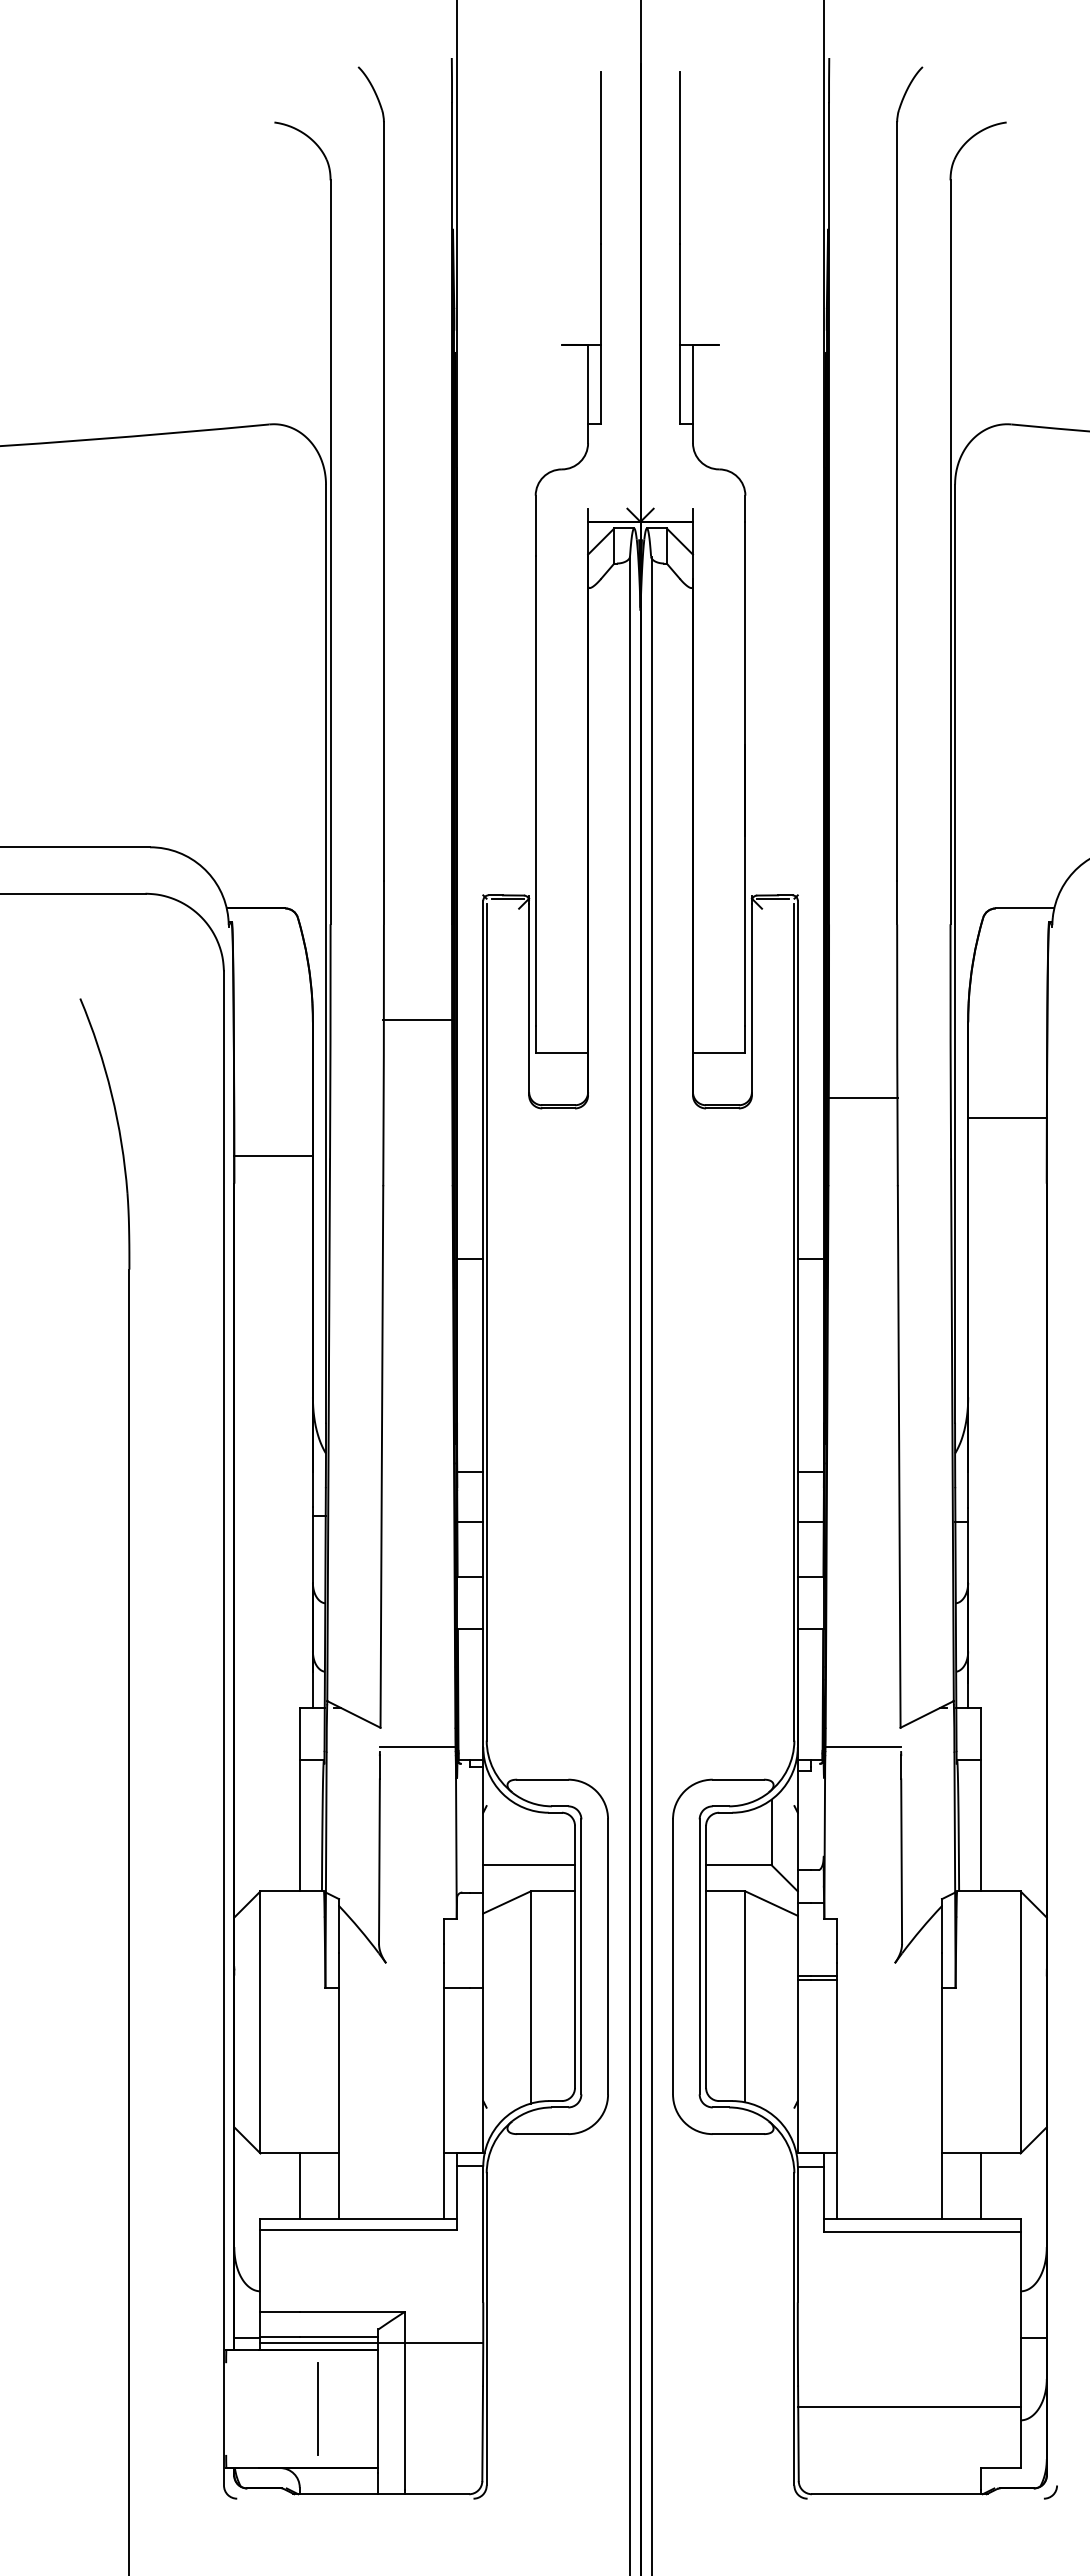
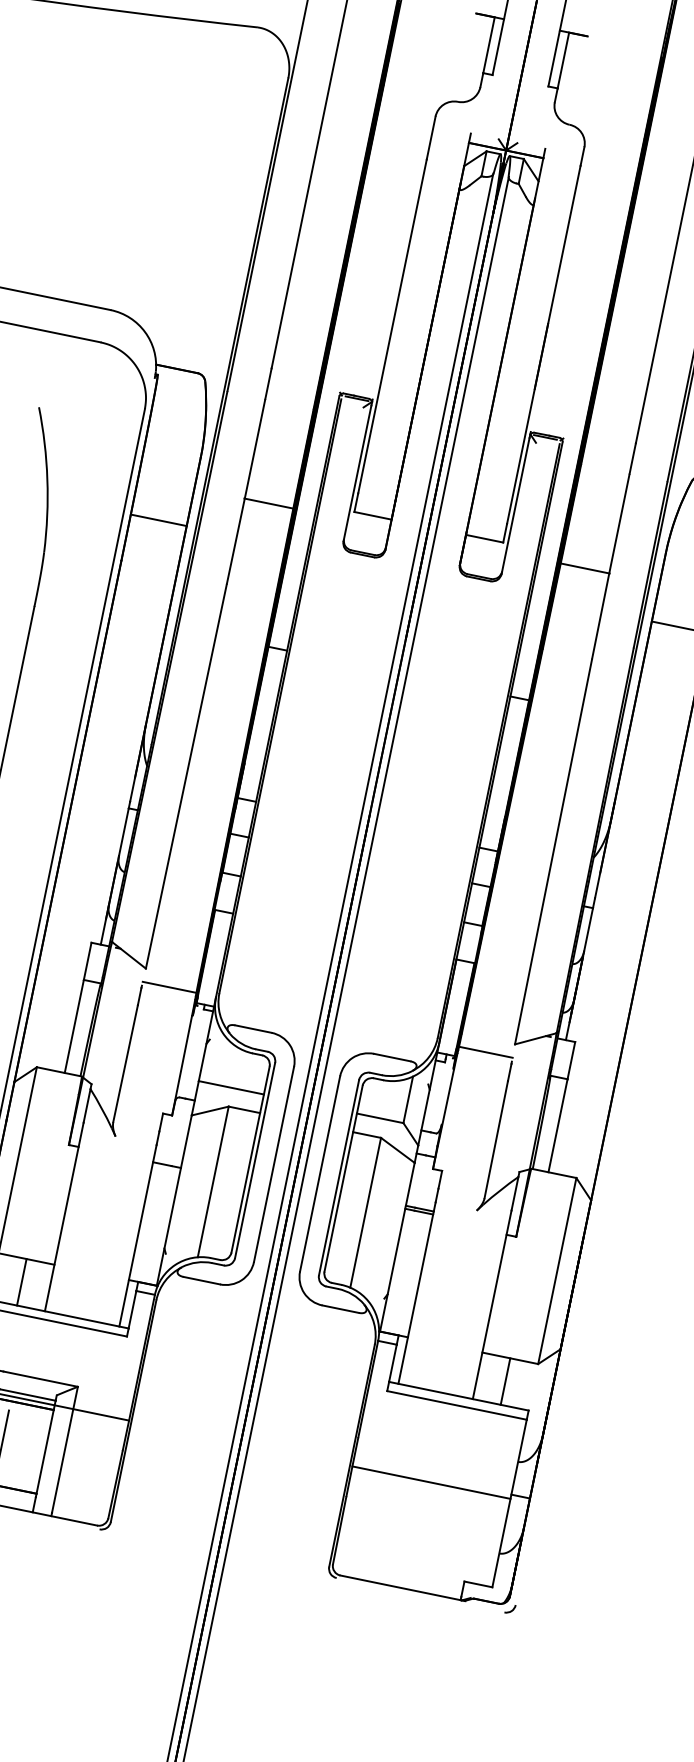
line: (417, 1019) -> (268, 503), moved
line: (862, 1097) -> (584, 568), moved
line: (273, 1156) -> (158, 520), moved
line: (908, 2407) -> (430, 1482), moved

